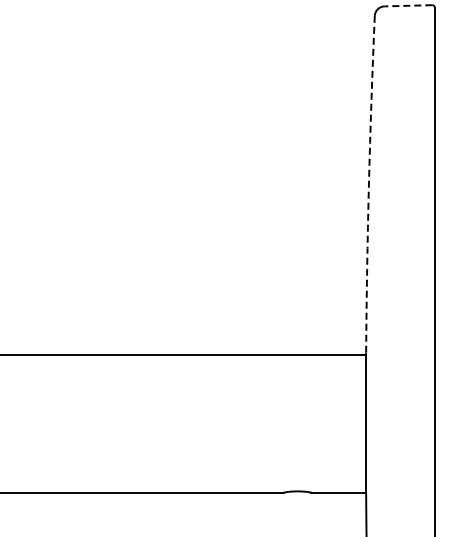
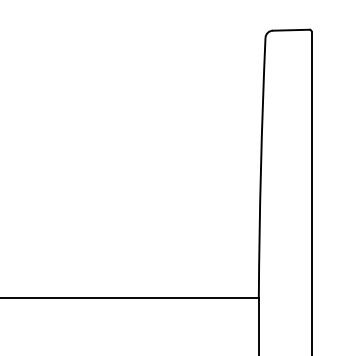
line: (408, 5) -> (291, 29), dashed -> solid
arc: (368, 185) -> (260, 168), dashed -> solid

